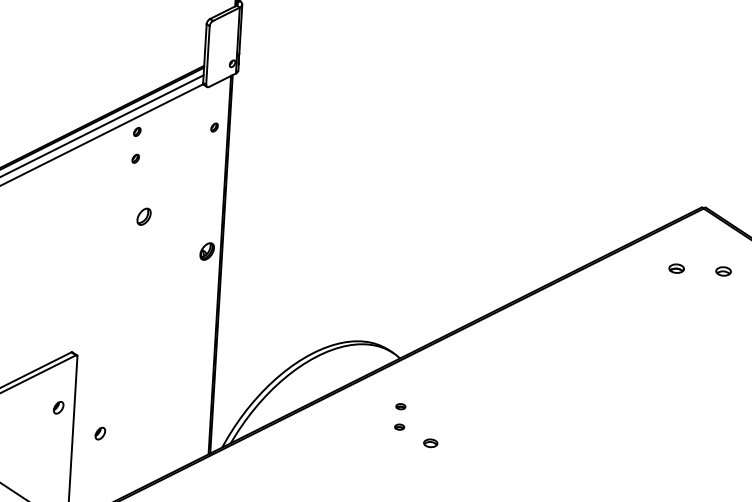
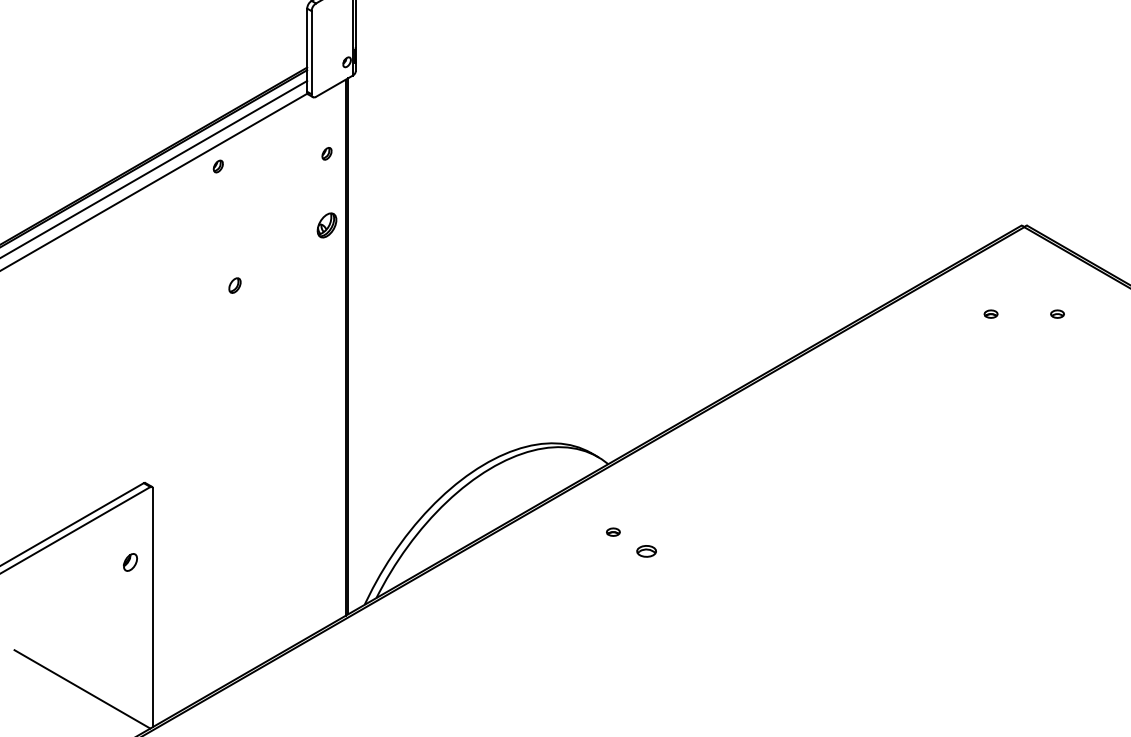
part: (135, 158) -> (217, 204), removed
part: (143, 216) -> (234, 285), size x0.62
part: (206, 251) -> (326, 225), moved
part: (676, 268) -> (990, 313), size x0.62
part: (723, 270) -> (1057, 313), size x0.62
part: (399, 426) -> (613, 560), removed
part: (100, 433) -> (191, 595), removed
part: (430, 443) -> (646, 551), moved

